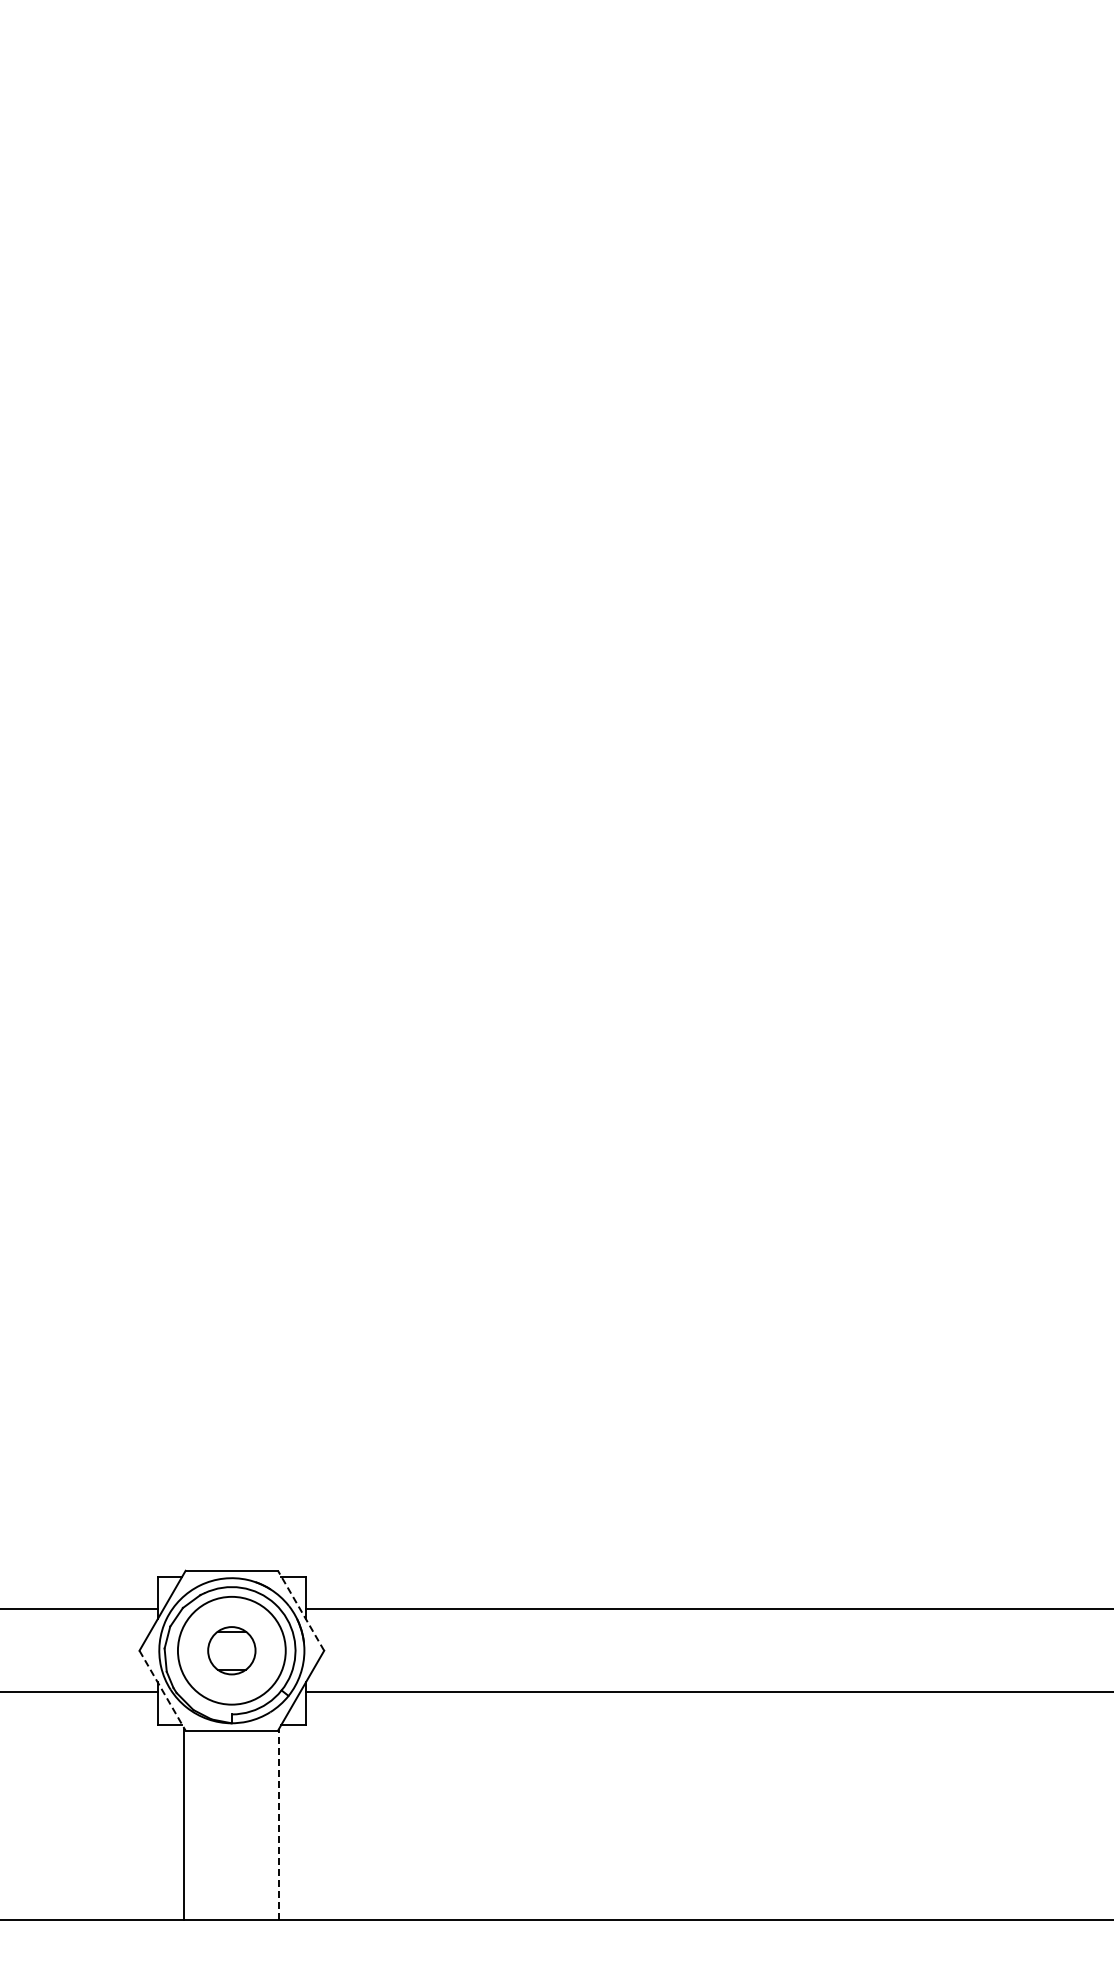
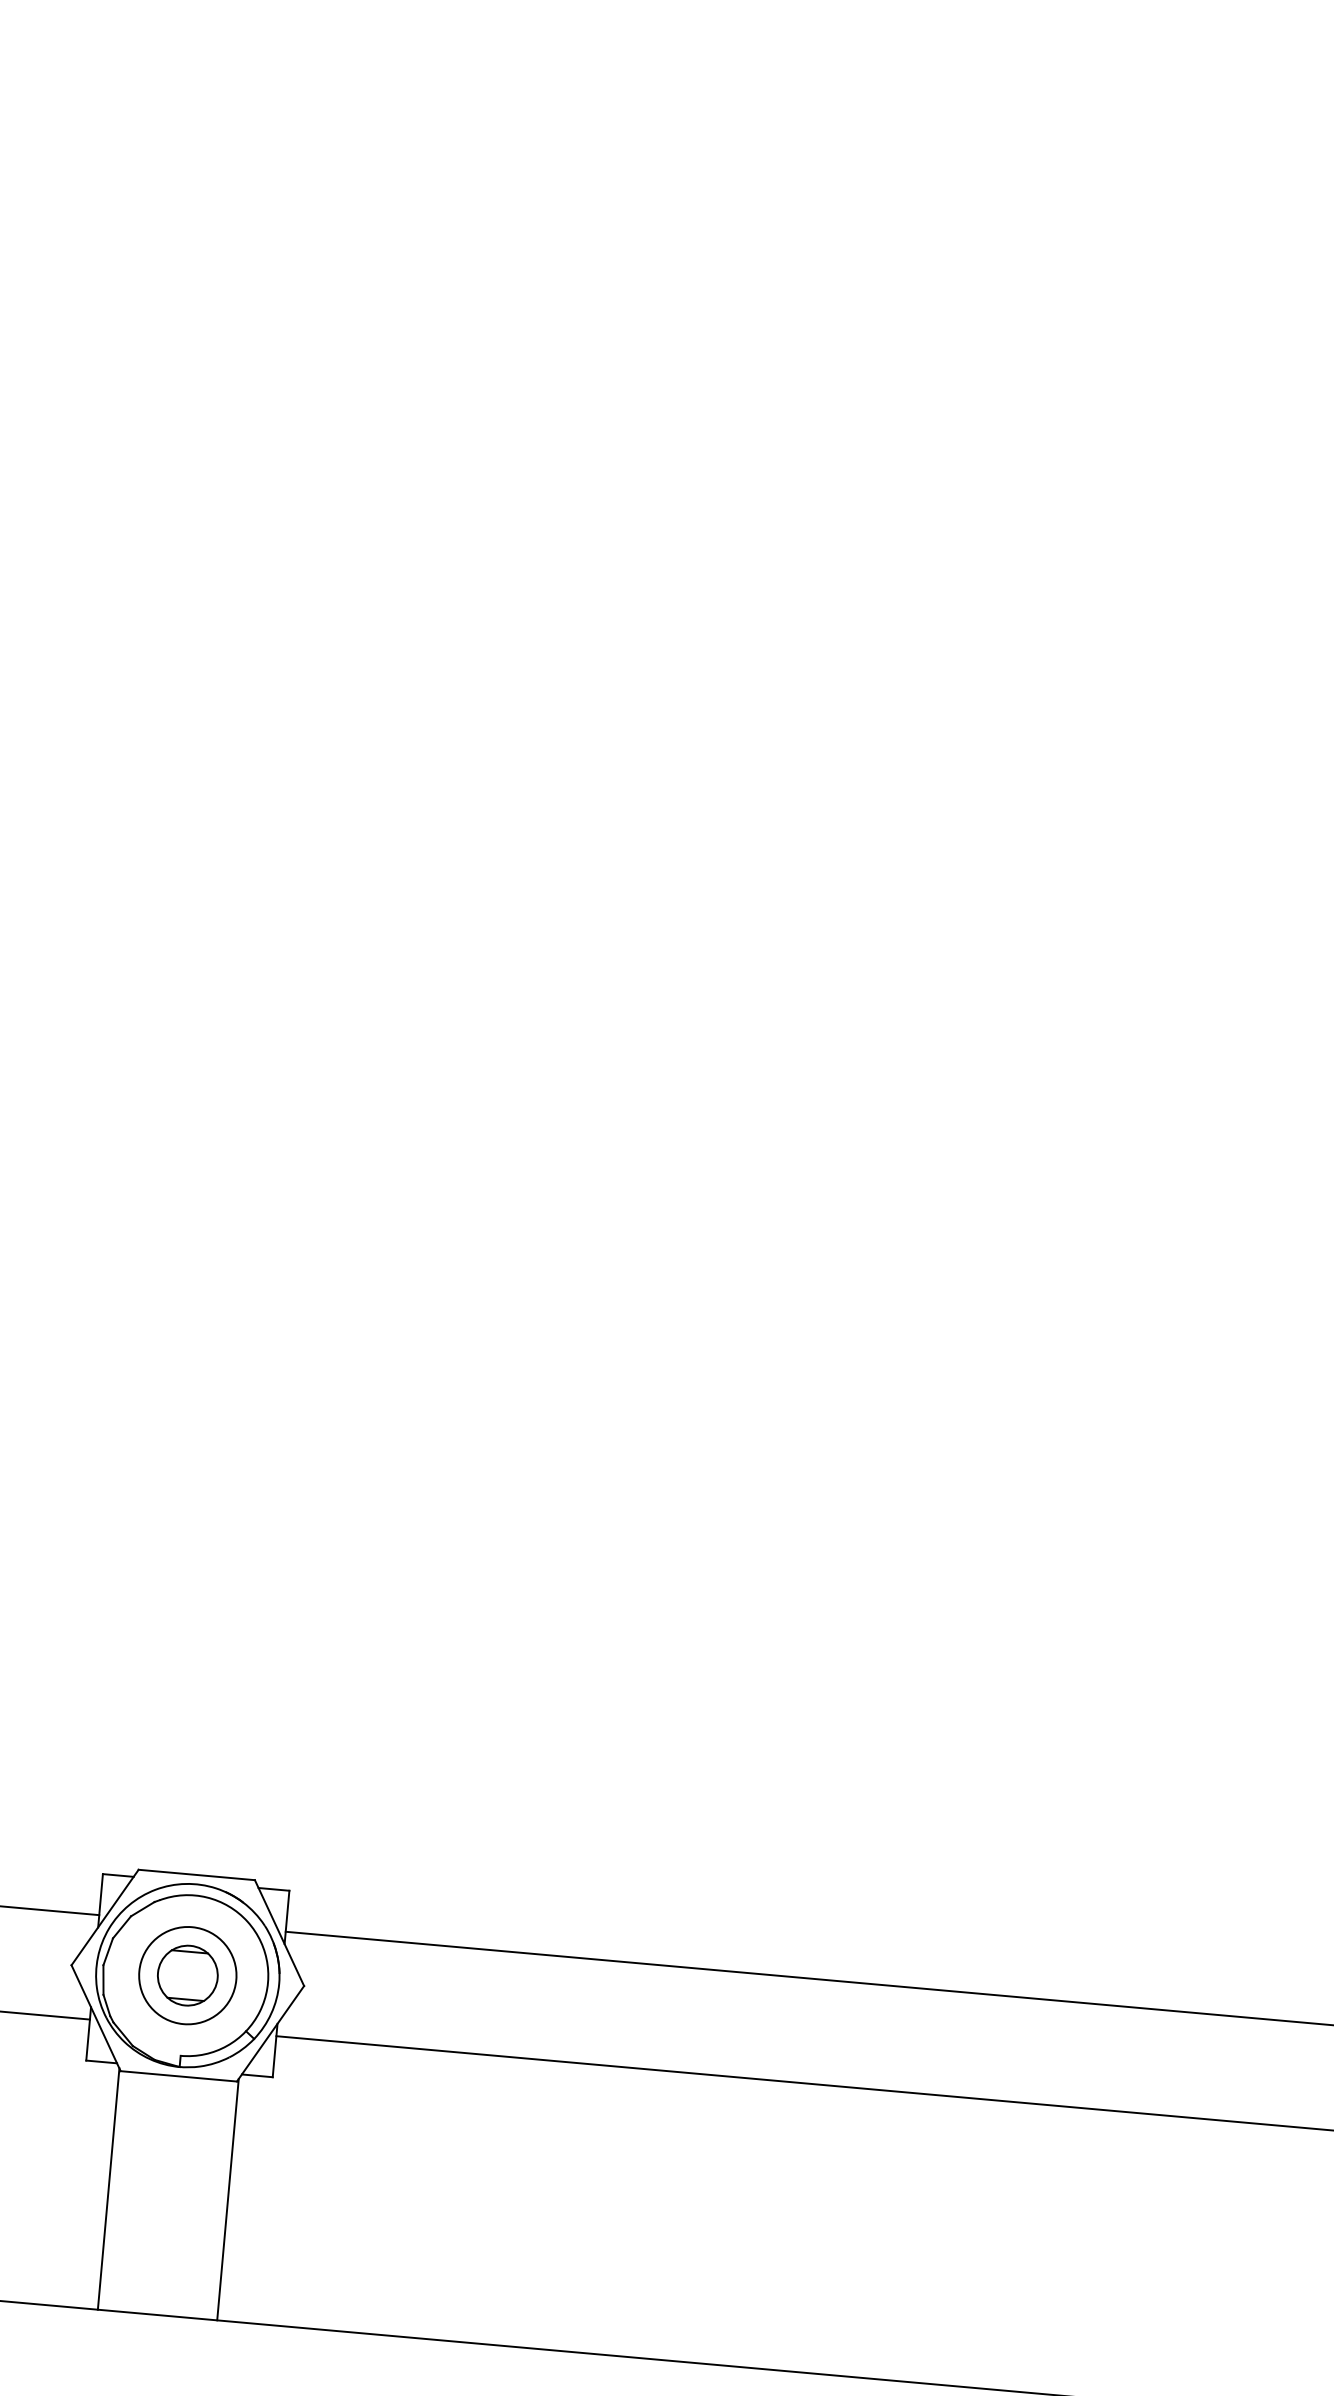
line: (300, 1610) -> (278, 1932), dashed -> solid
circle: (231, 1650) -> (187, 1975), size x0.71
line: (162, 1691) -> (95, 2019), dashed -> solid
line: (279, 1824) -> (228, 2199), dashed -> solid

